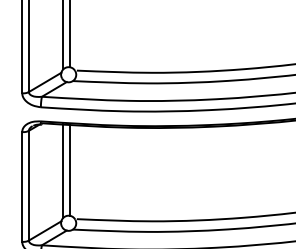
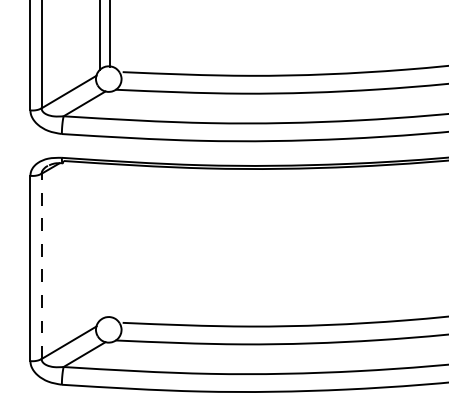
line: (69, 169) -> (110, 239), removed
line: (63, 170) -> (100, 240), removed
line: (28, 185) -> (40, 266), solid -> dashed

